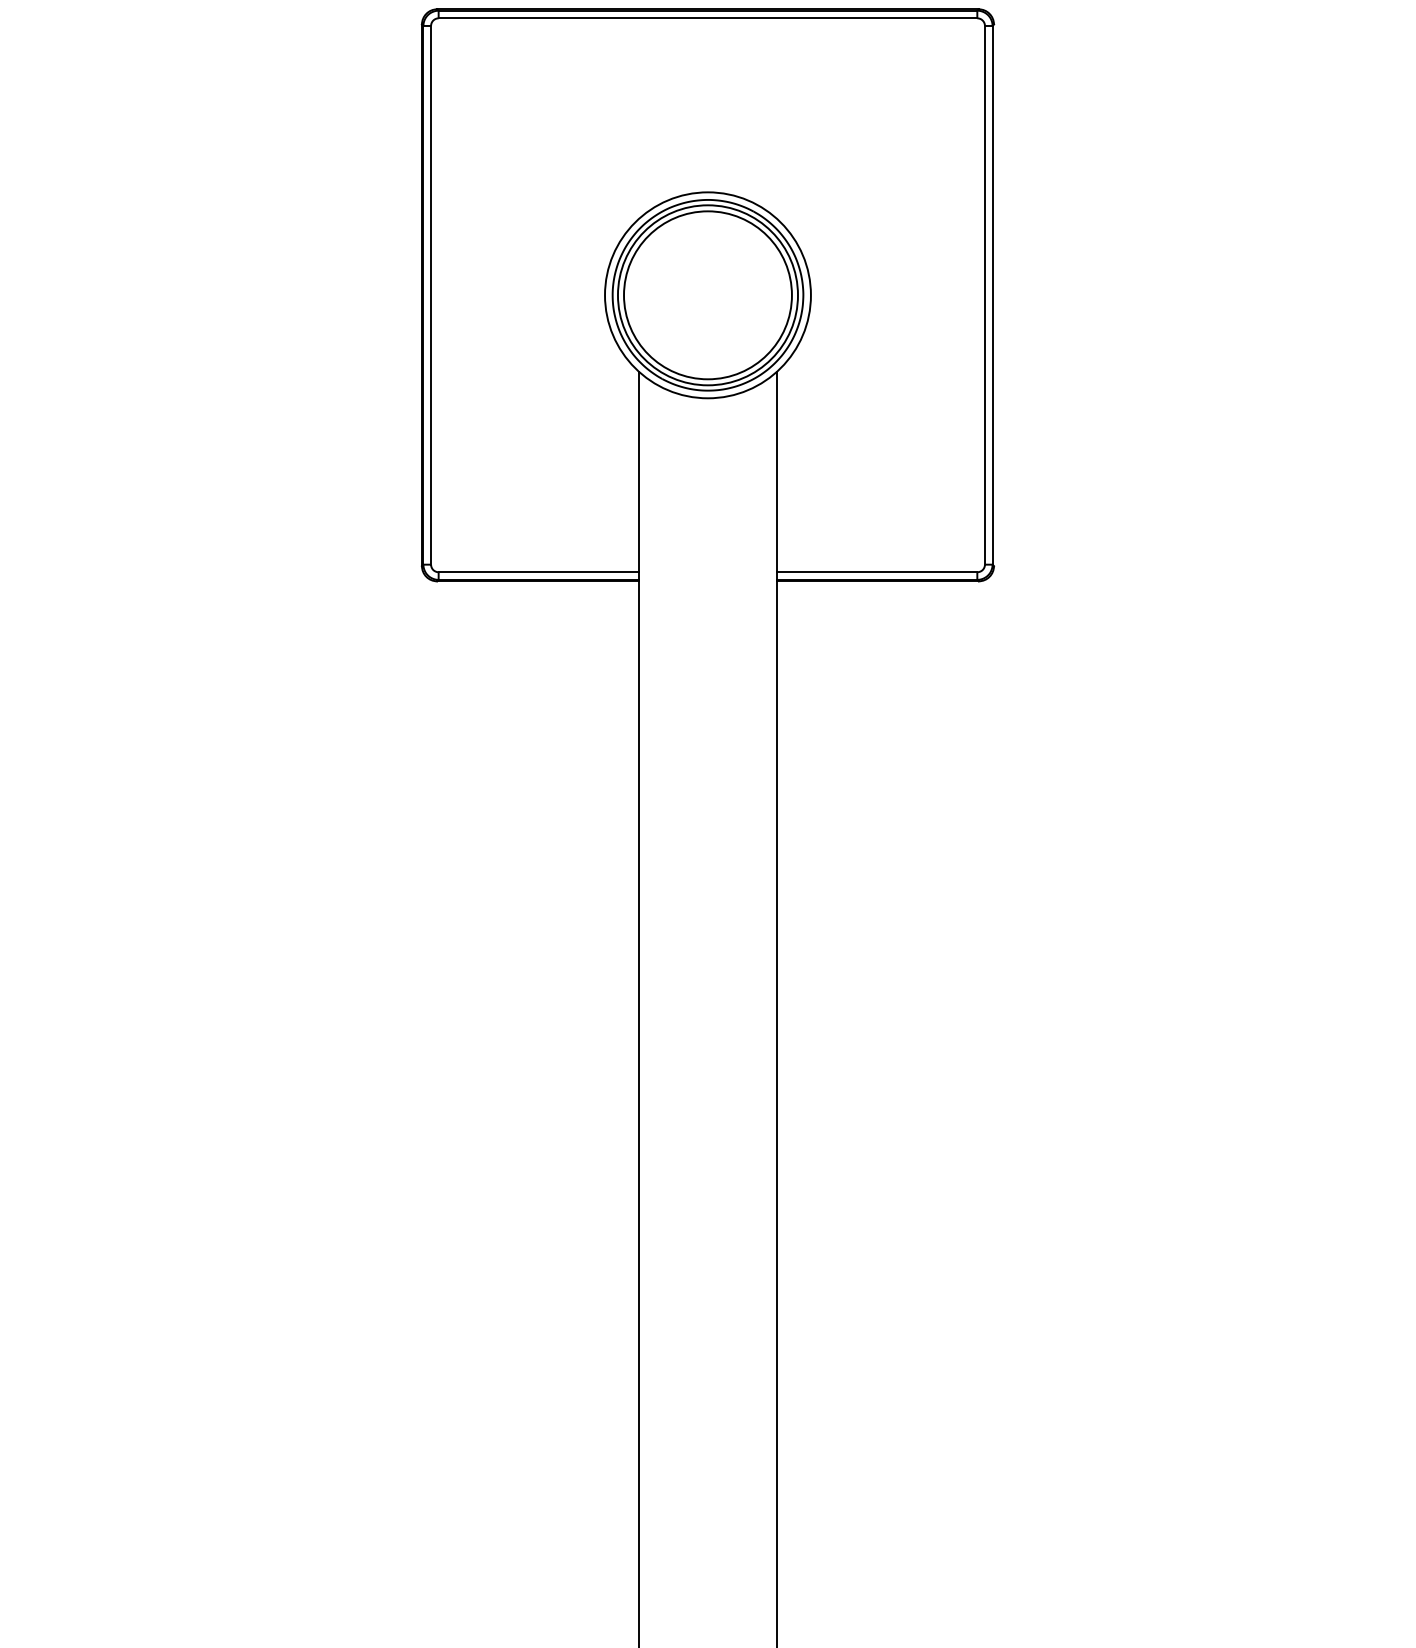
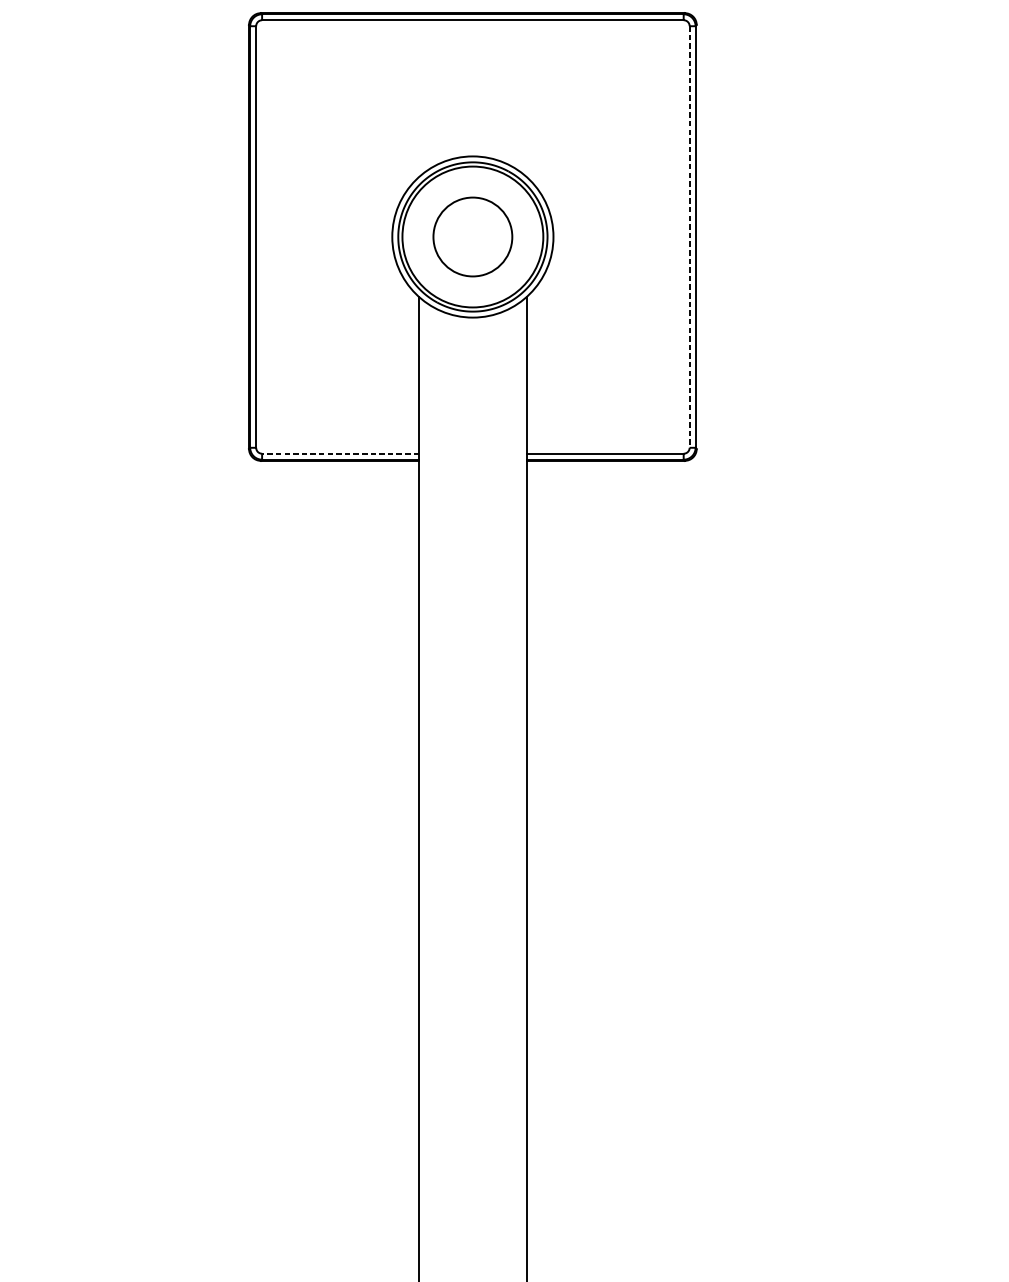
circle: (707, 295) -> (472, 237), size x0.6
line: (984, 295) -> (689, 237), solid -> dashed
line: (538, 572) -> (340, 453), solid -> dashed

